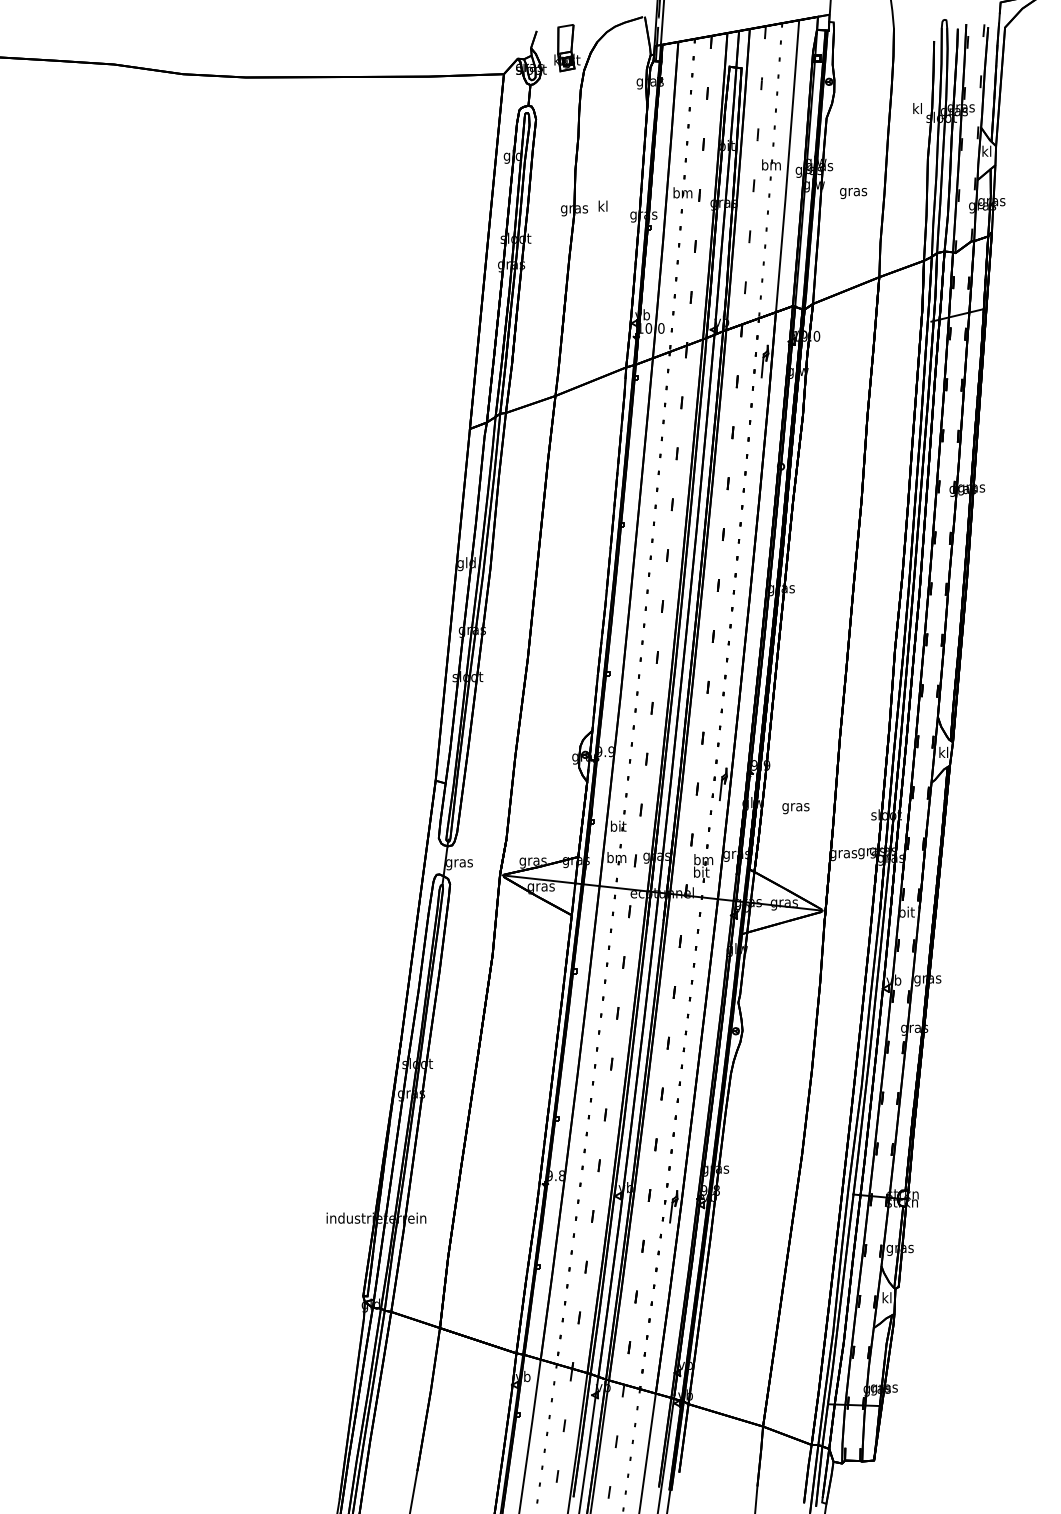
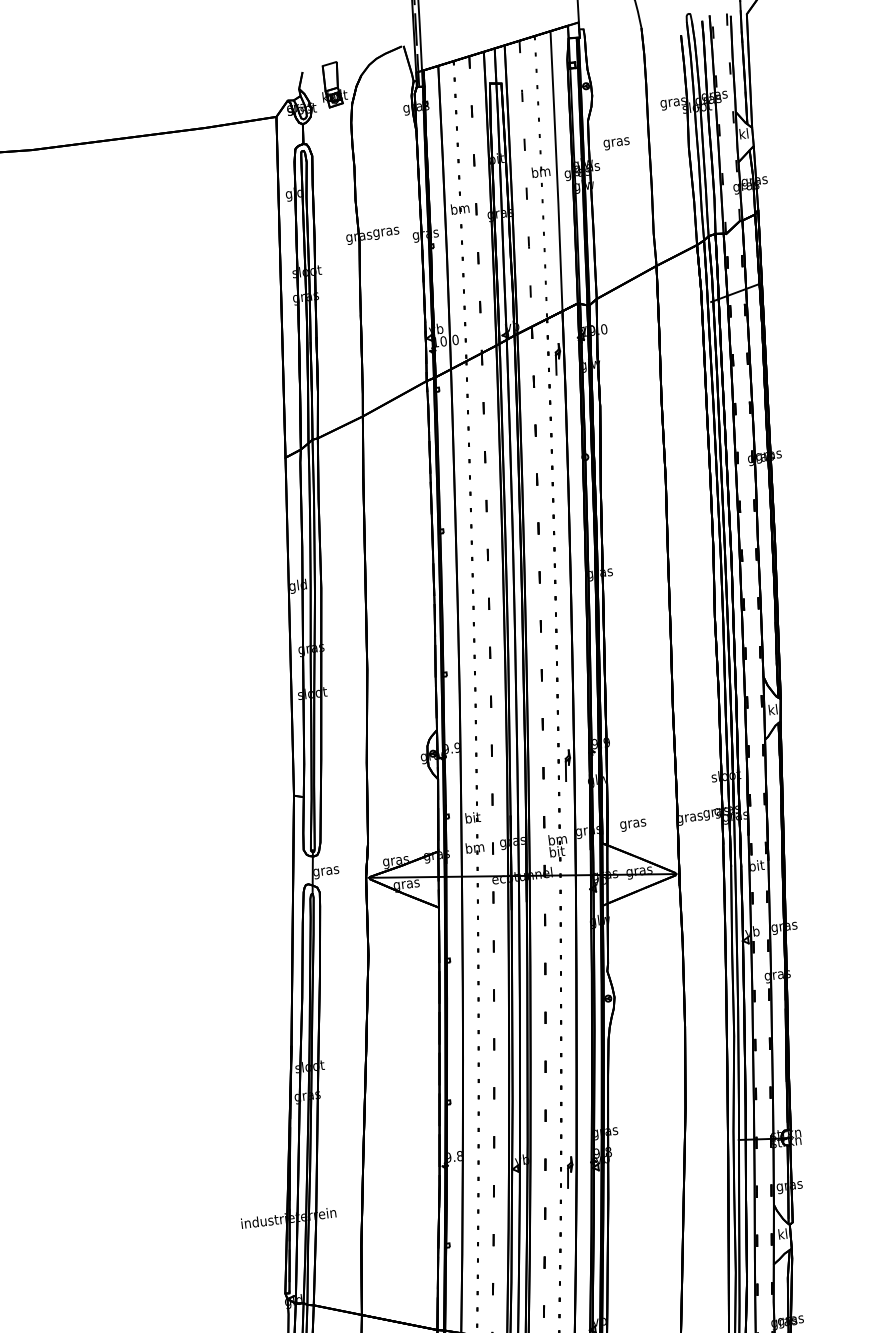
text: (917, 109) -> (673, 102), kl -> gras
text: (853, 193) -> (616, 143), moved
text: (602, 207) -> (385, 231), kl -> gras
text: (795, 808) -> (632, 825), moved

